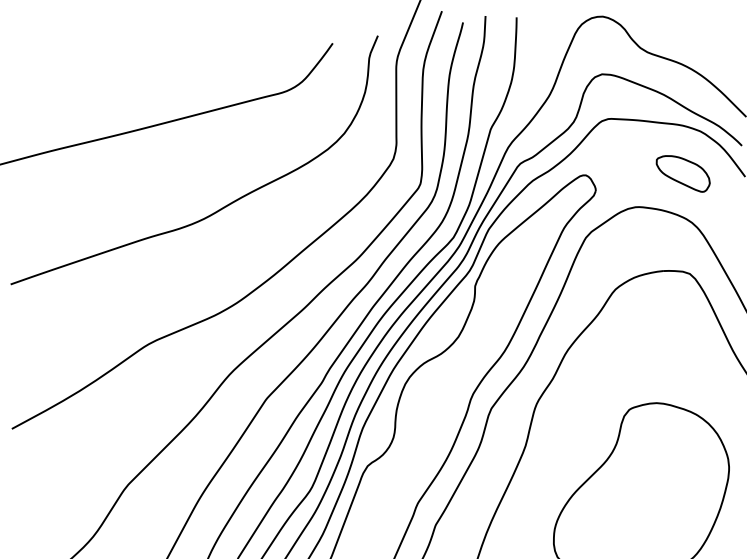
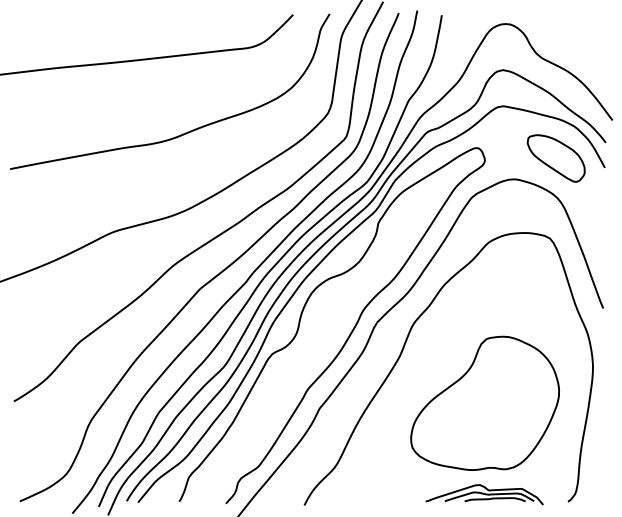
part: (682, 174) -> (555, 158), size x1.43

